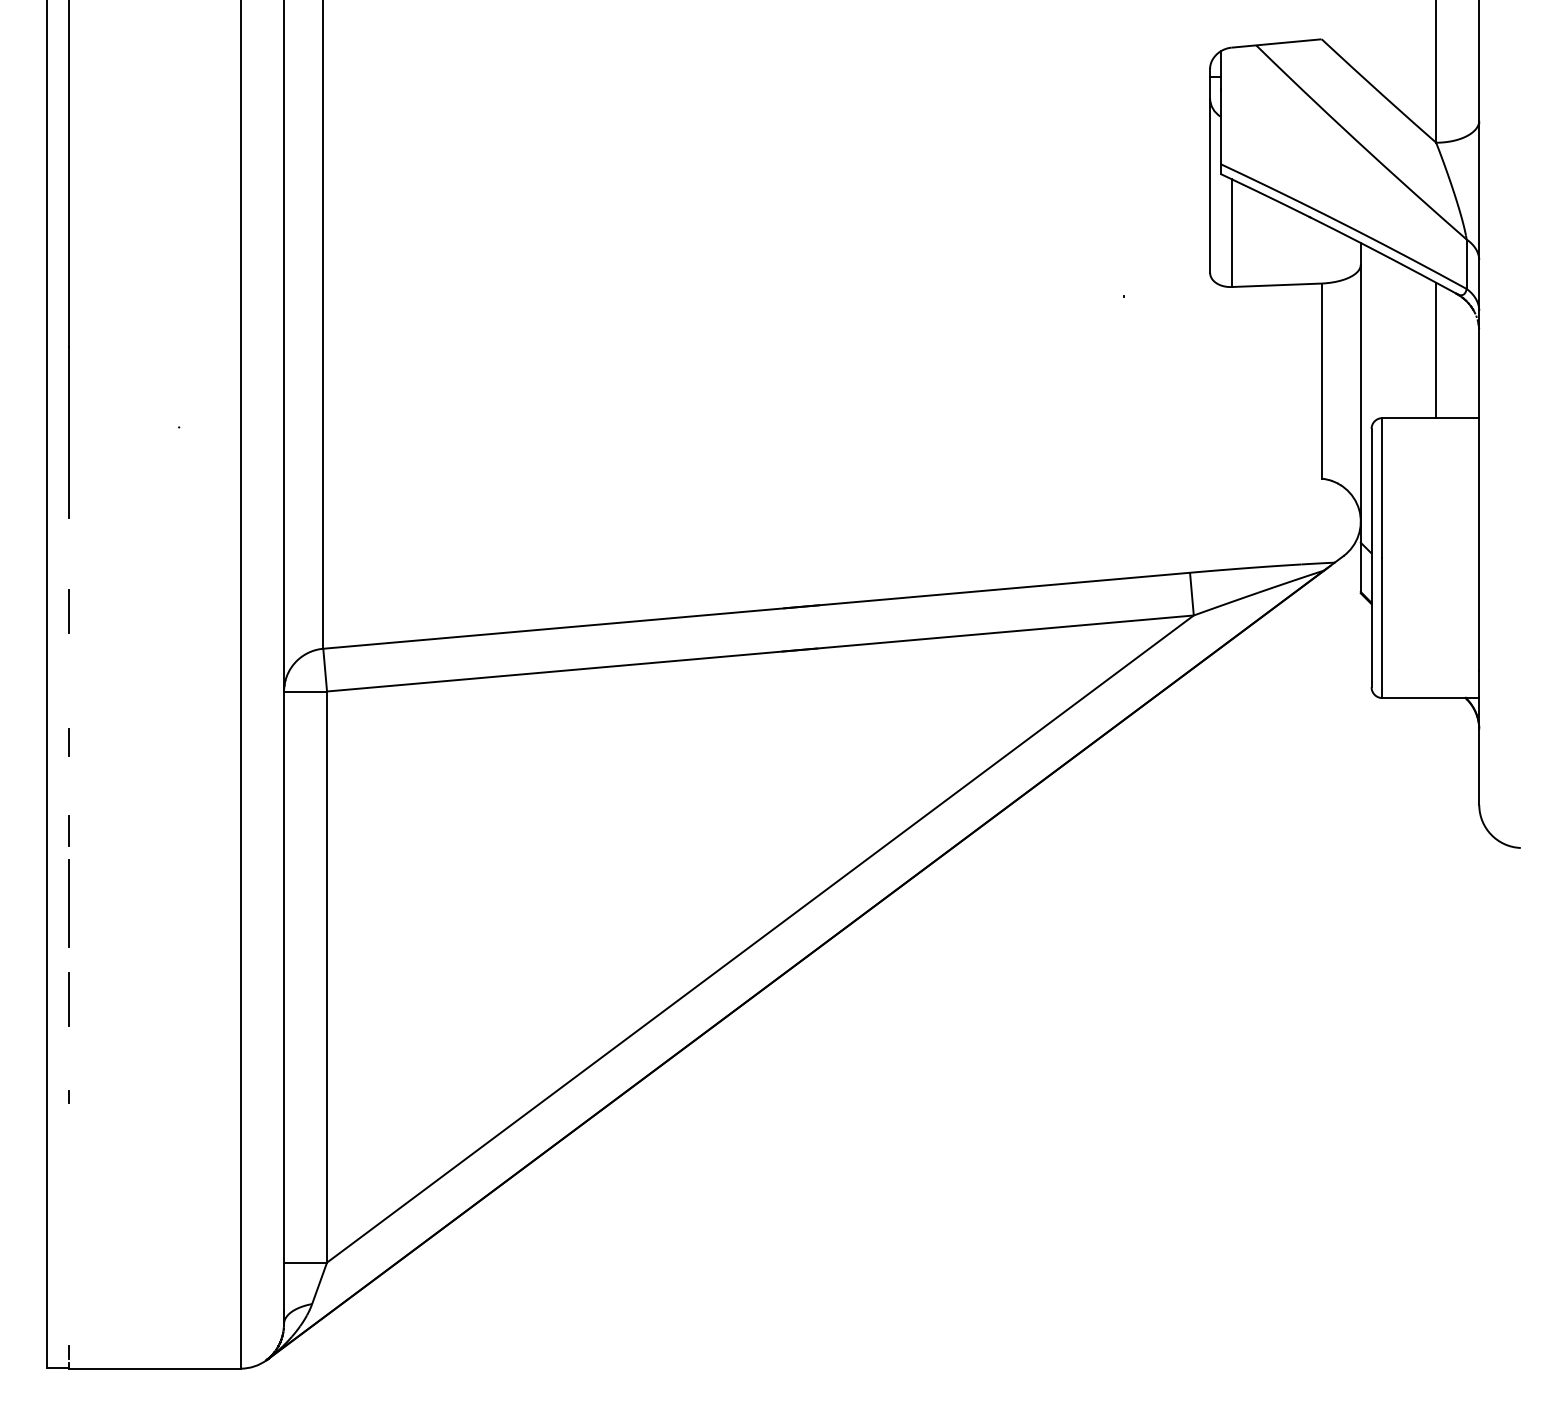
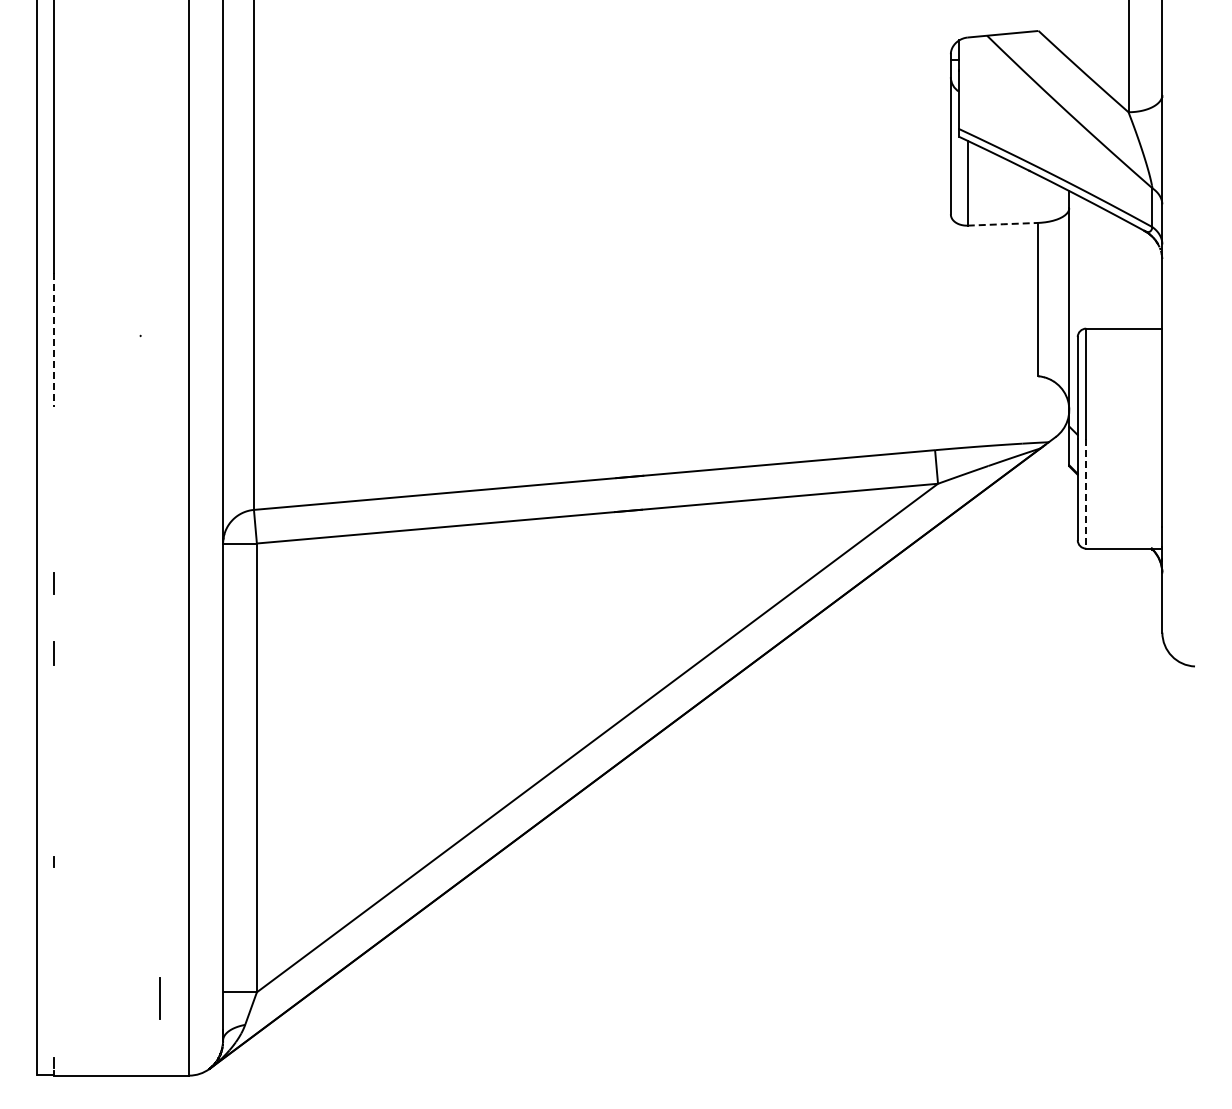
line: (1277, 285) -> (1003, 224), solid -> dashed
line: (1436, 350) -> (1128, 275), removed
line: (68, 433) -> (53, 340), solid -> dashed
line: (68, 611) -> (53, 480), removed
line: (1382, 629) -> (1086, 494), solid -> dashed
line: (68, 904) -> (53, 710), removed
line: (68, 999) -> (159, 998), moved

